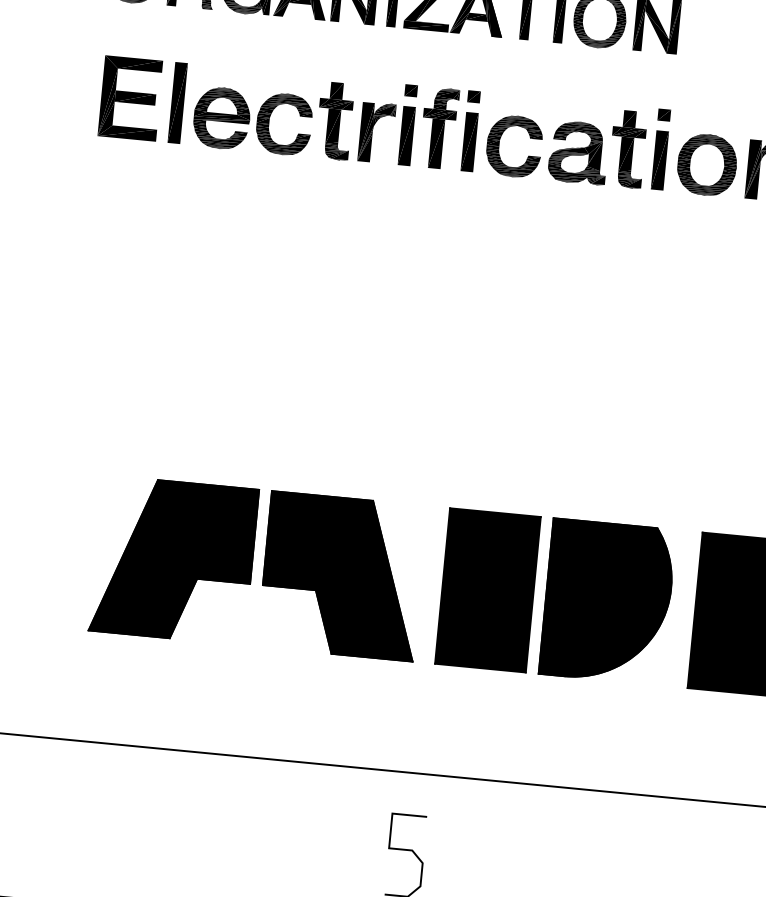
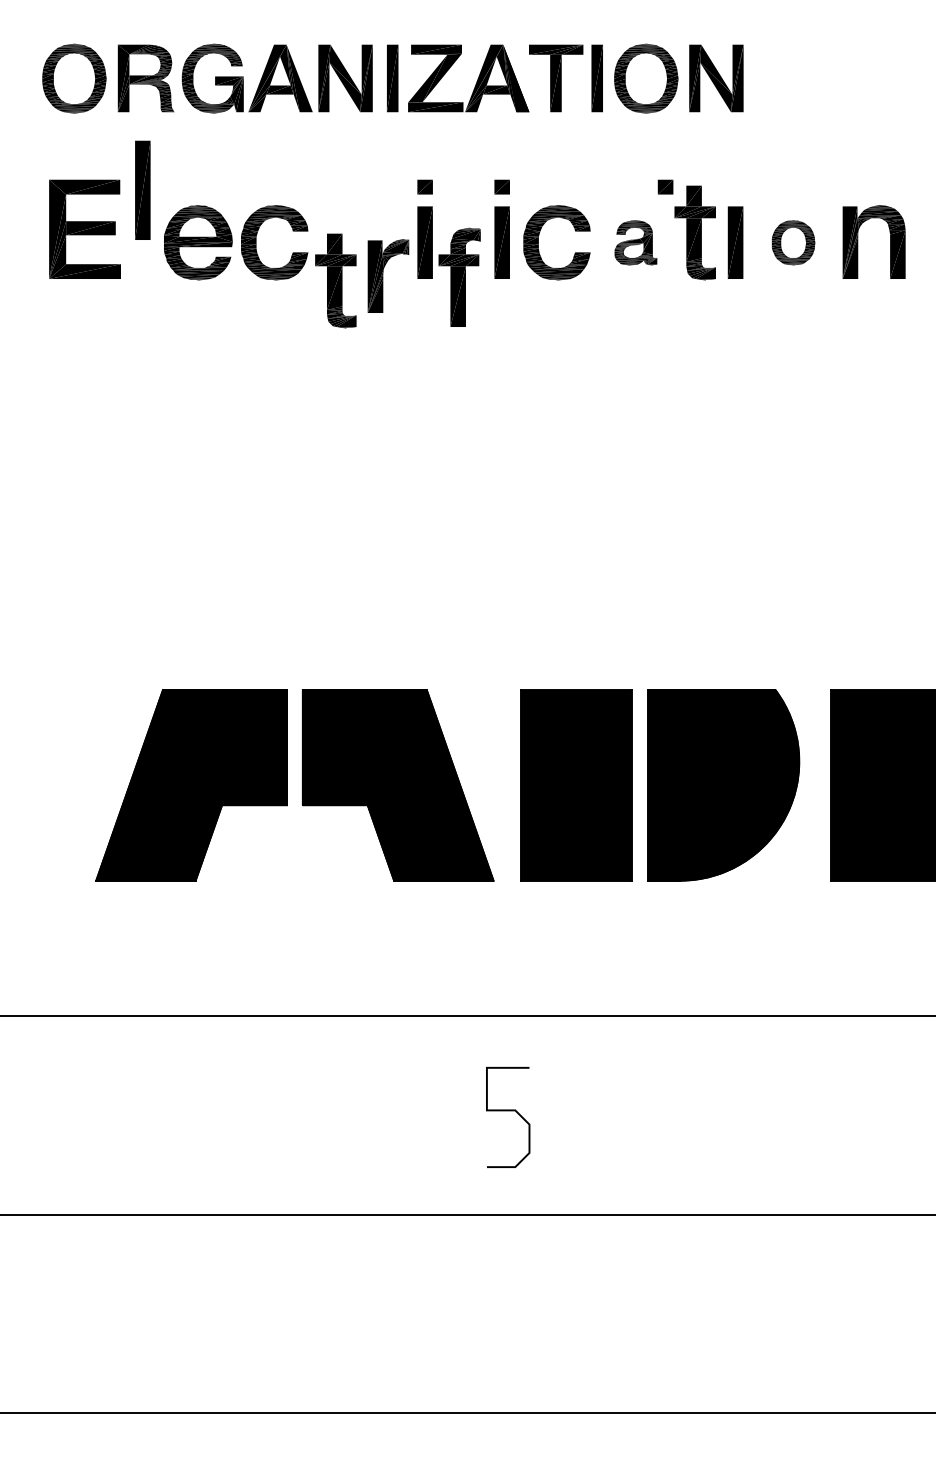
part: (177, 102) -> (142, 189), moved
part: (664, 114) -> (665, 186), moved
part: (334, 120) -> (335, 280), moved
part: (439, 127) -> (459, 276), moved
part: (377, 132) -> (388, 275), moved
part: (578, 152) -> (635, 242), size x0.6
part: (707, 164) -> (793, 242), size x0.6

